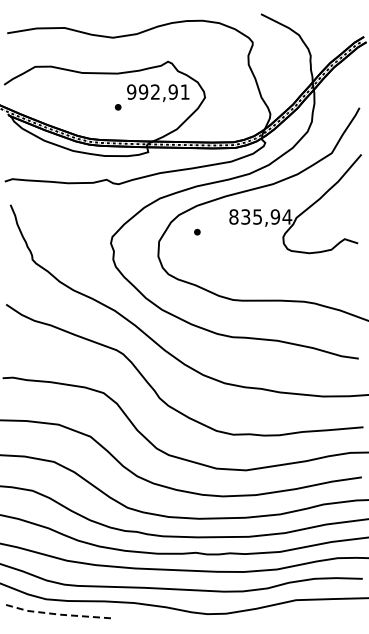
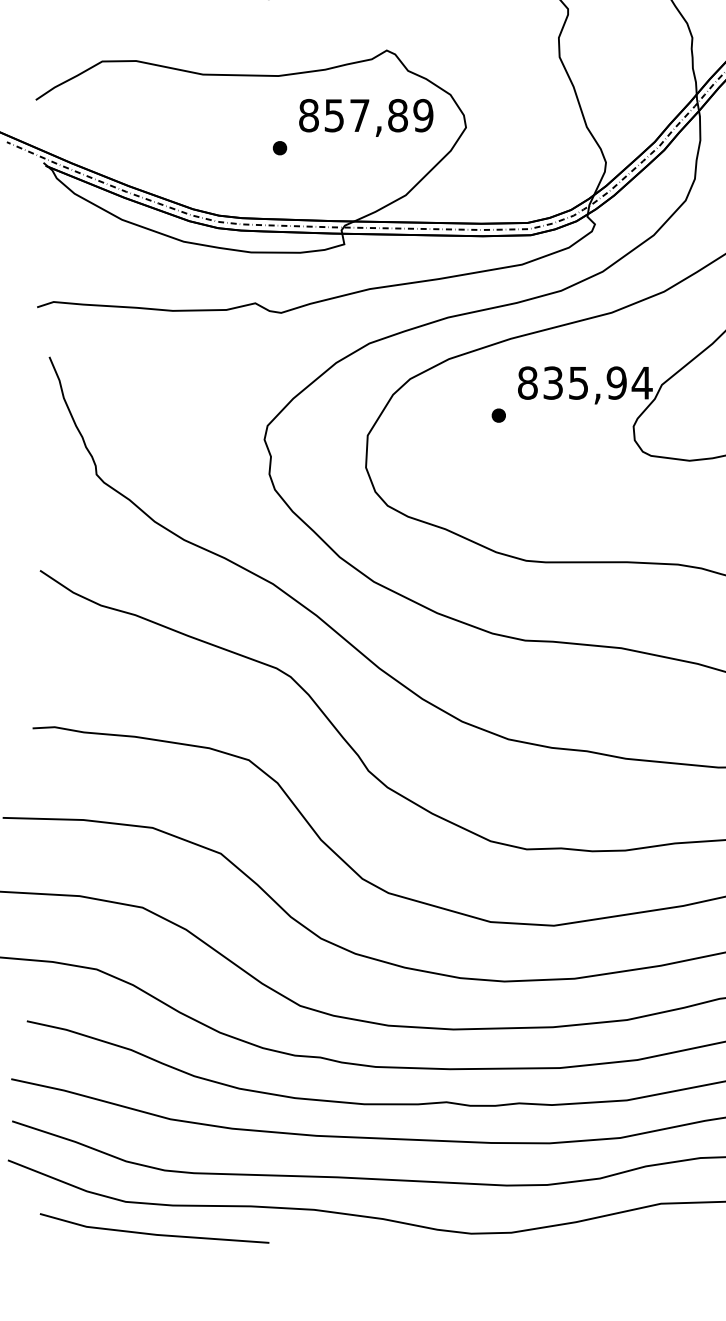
text: (158, 91) -> (366, 114), 992,91 -> 857,89
part: (197, 231) -> (499, 414), moved
line: (58, 614) -> (152, 1234), dashed -> solid

